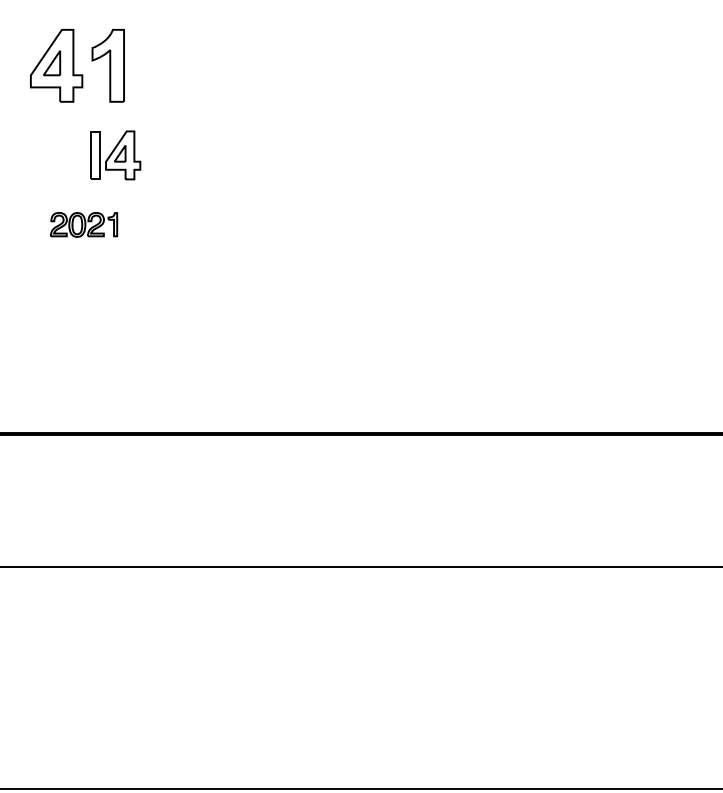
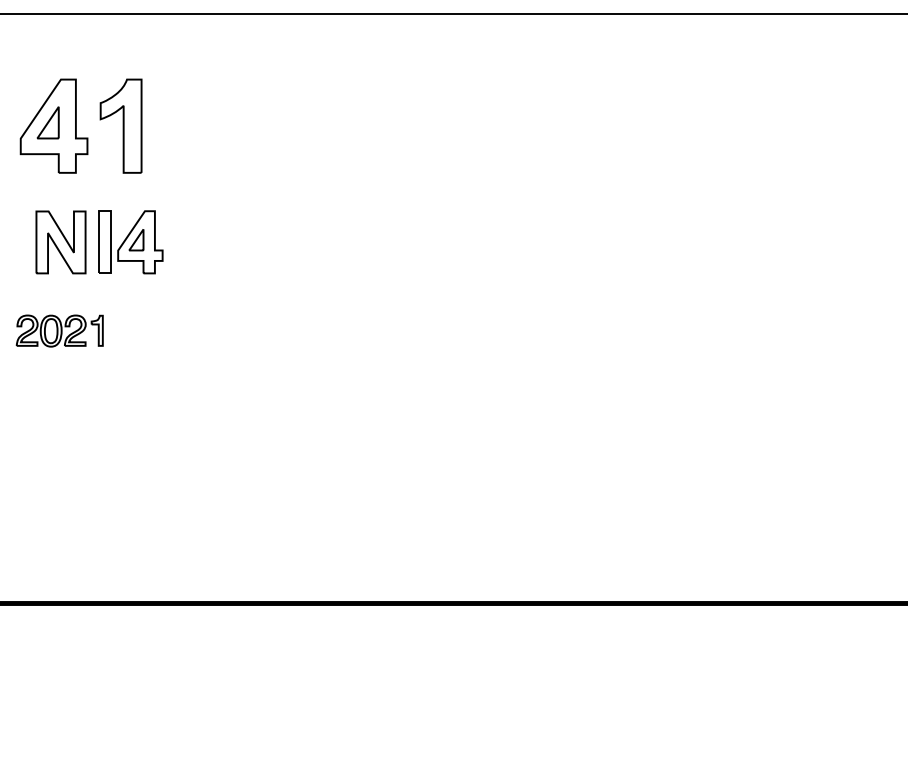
part: (61, 155) -> (60, 242), added
part: (83, 224) -> (59, 330), moved

